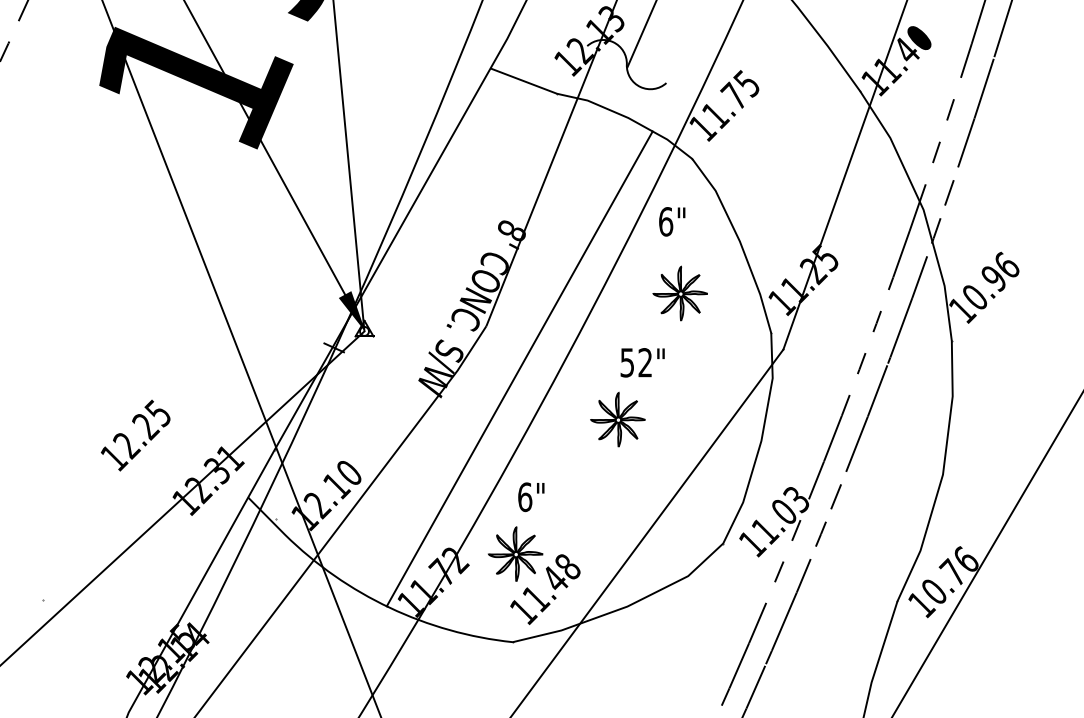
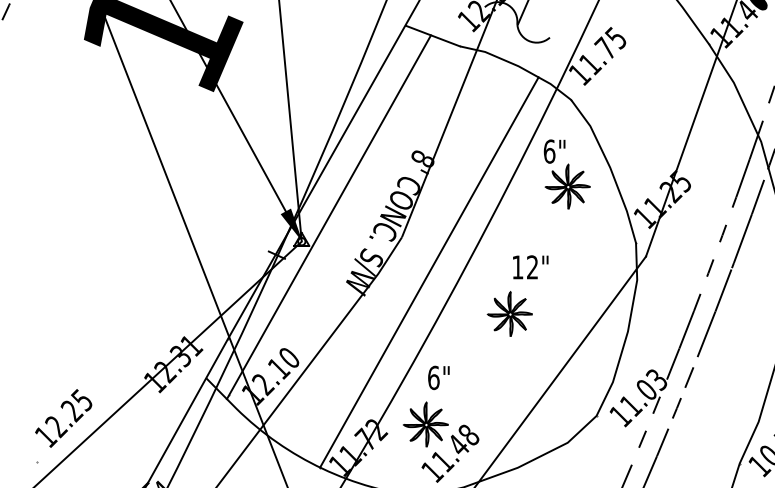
part: (679, 293) -> (567, 186), moved
line: (397, 301) -> (328, 217), added
text: (626, 362) -> (517, 267), 52" -> 12"
text: (135, 435) -> (63, 418), moved

